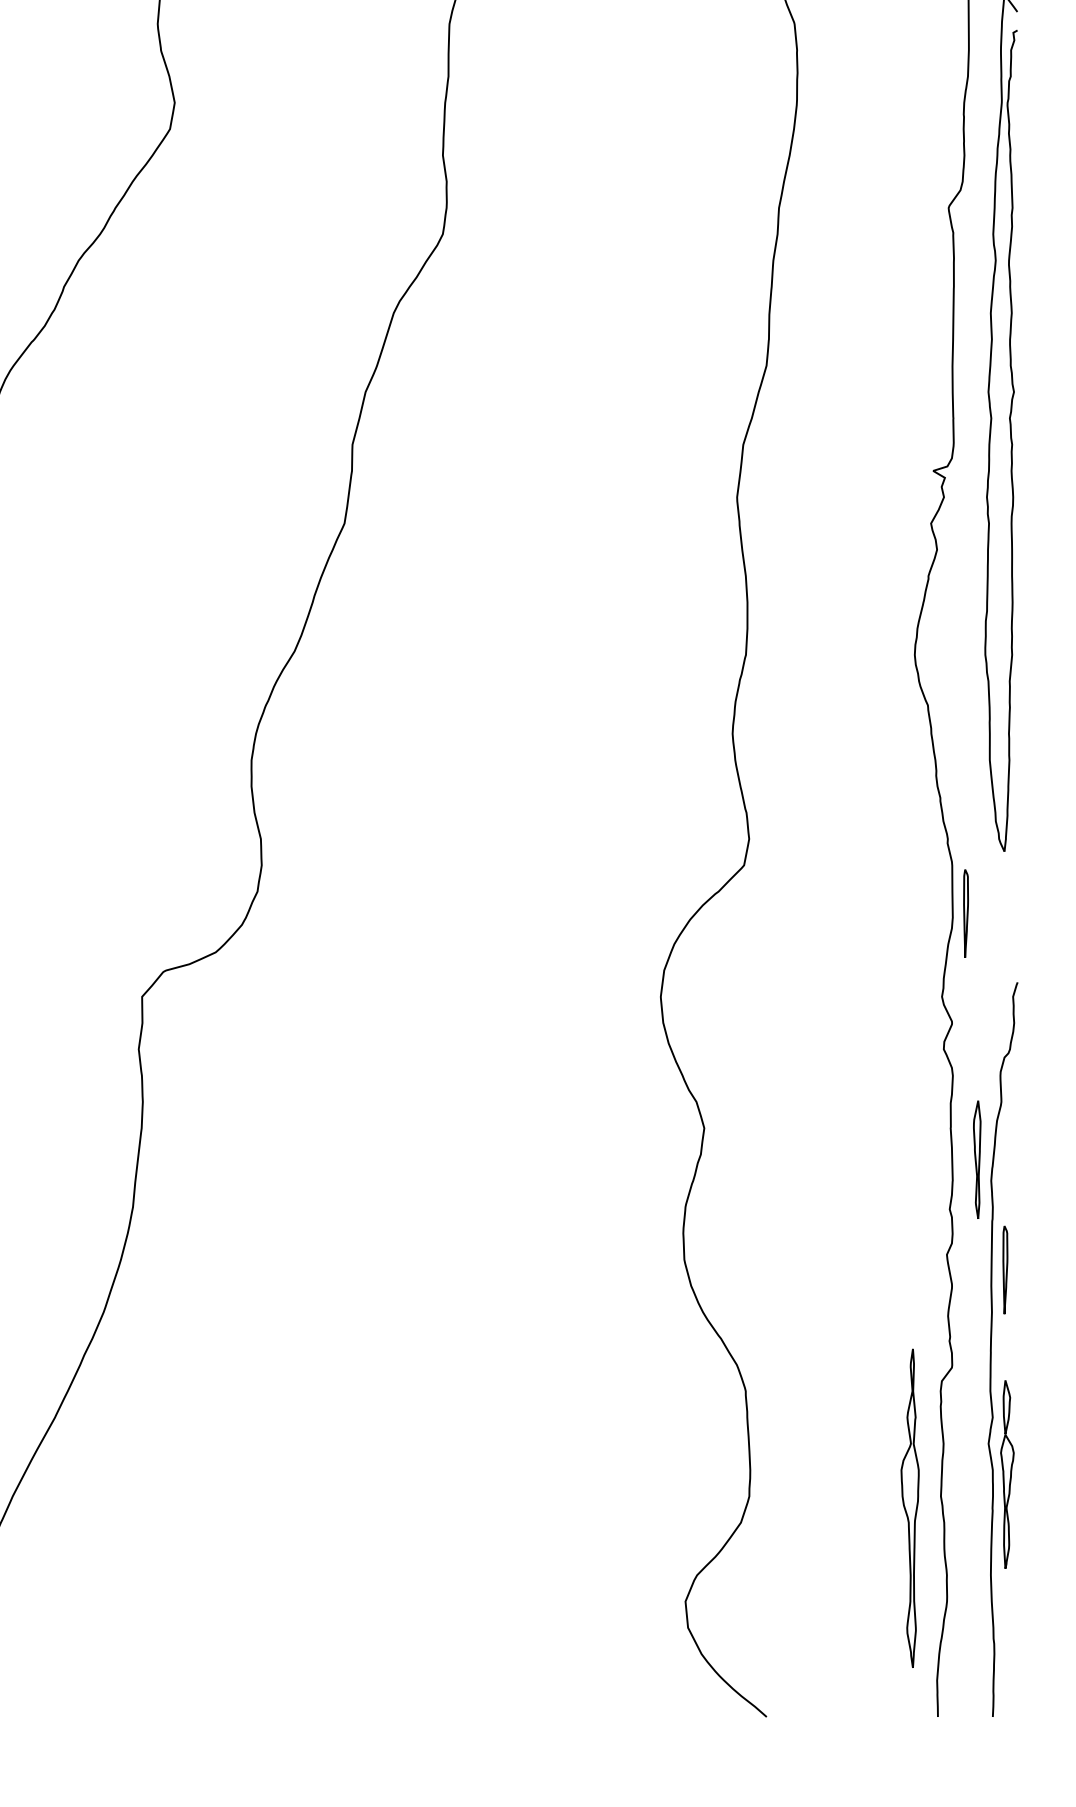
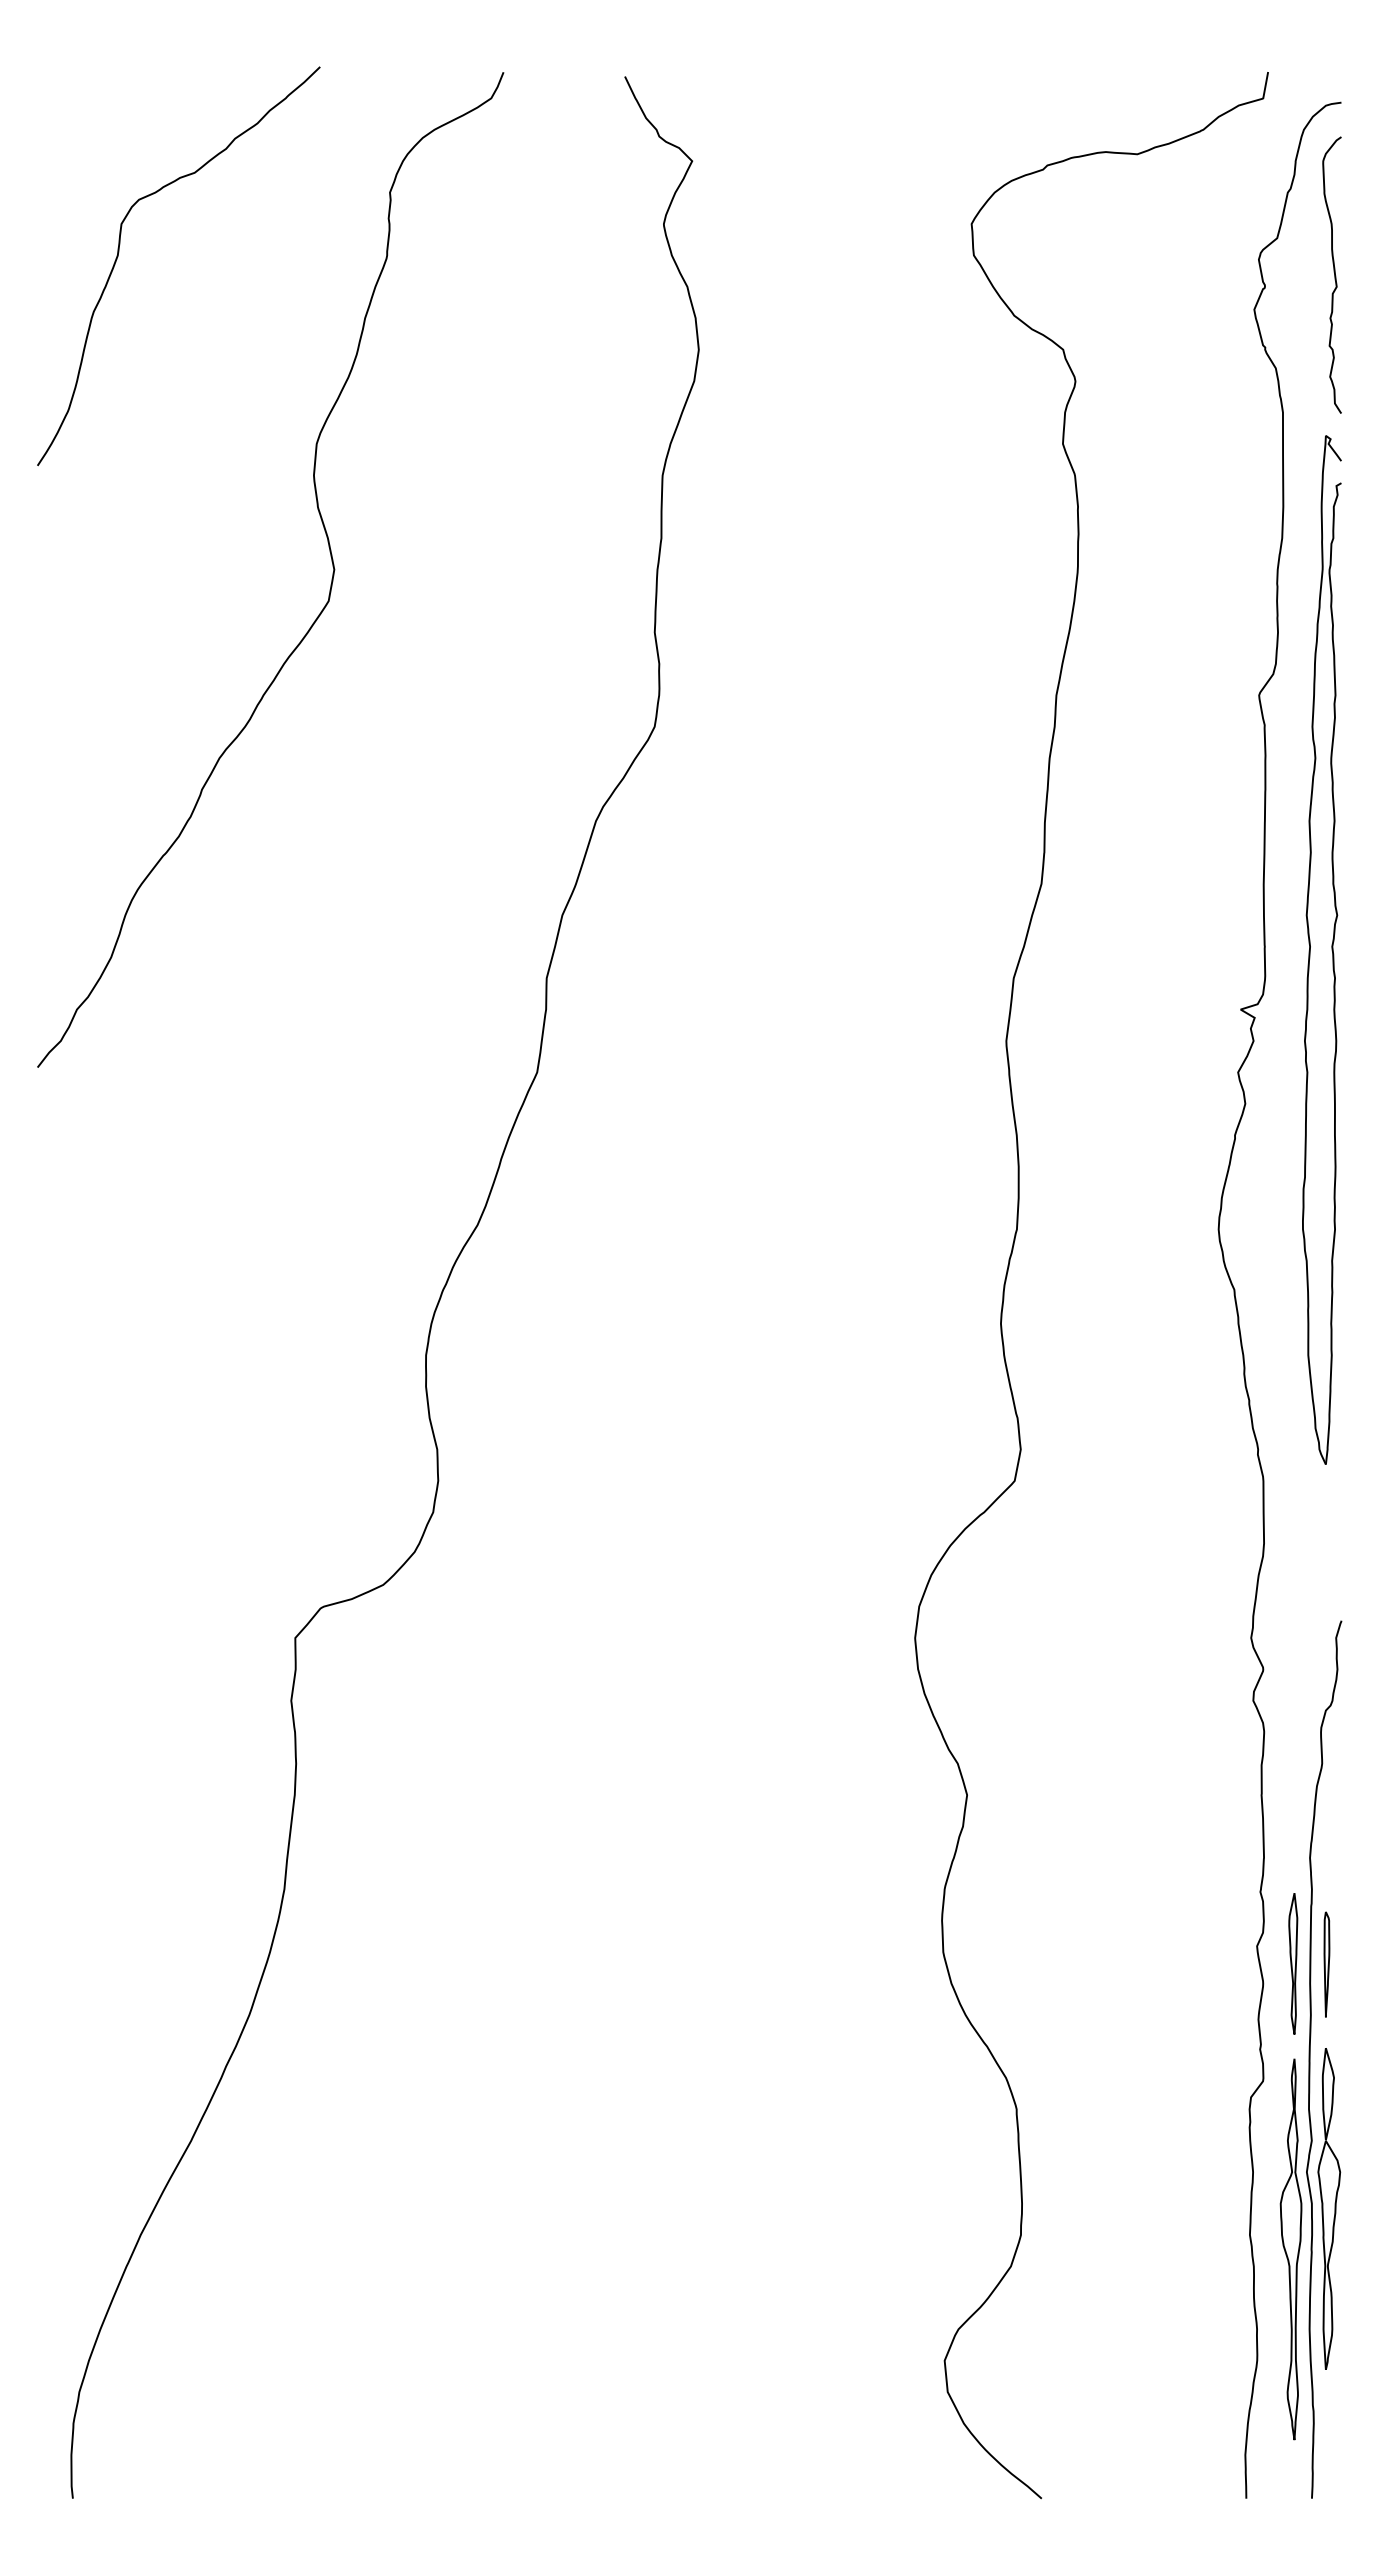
part: (965, 913) -> (1279, 1538), removed
part: (977, 1159) -> (1293, 1963), moved
part: (1007, 1474) -> (1329, 2208), size x1.43
part: (909, 1508) -> (1290, 2249), moved

